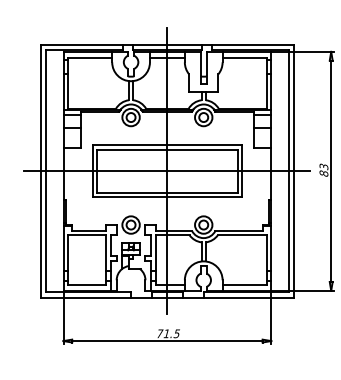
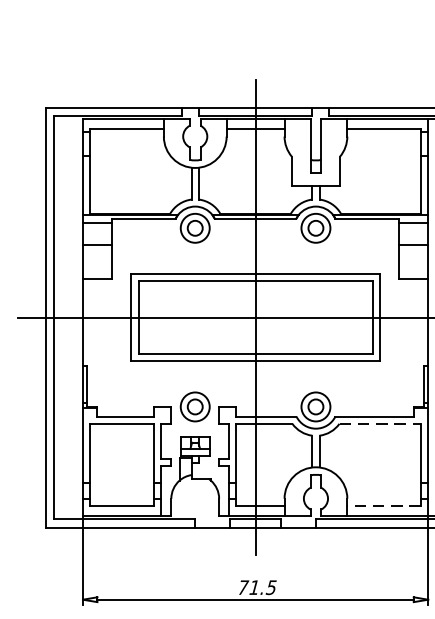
line: (242, 235) -> (380, 424), solid -> dashed
line: (244, 284) -> (383, 505), solid -> dashed

